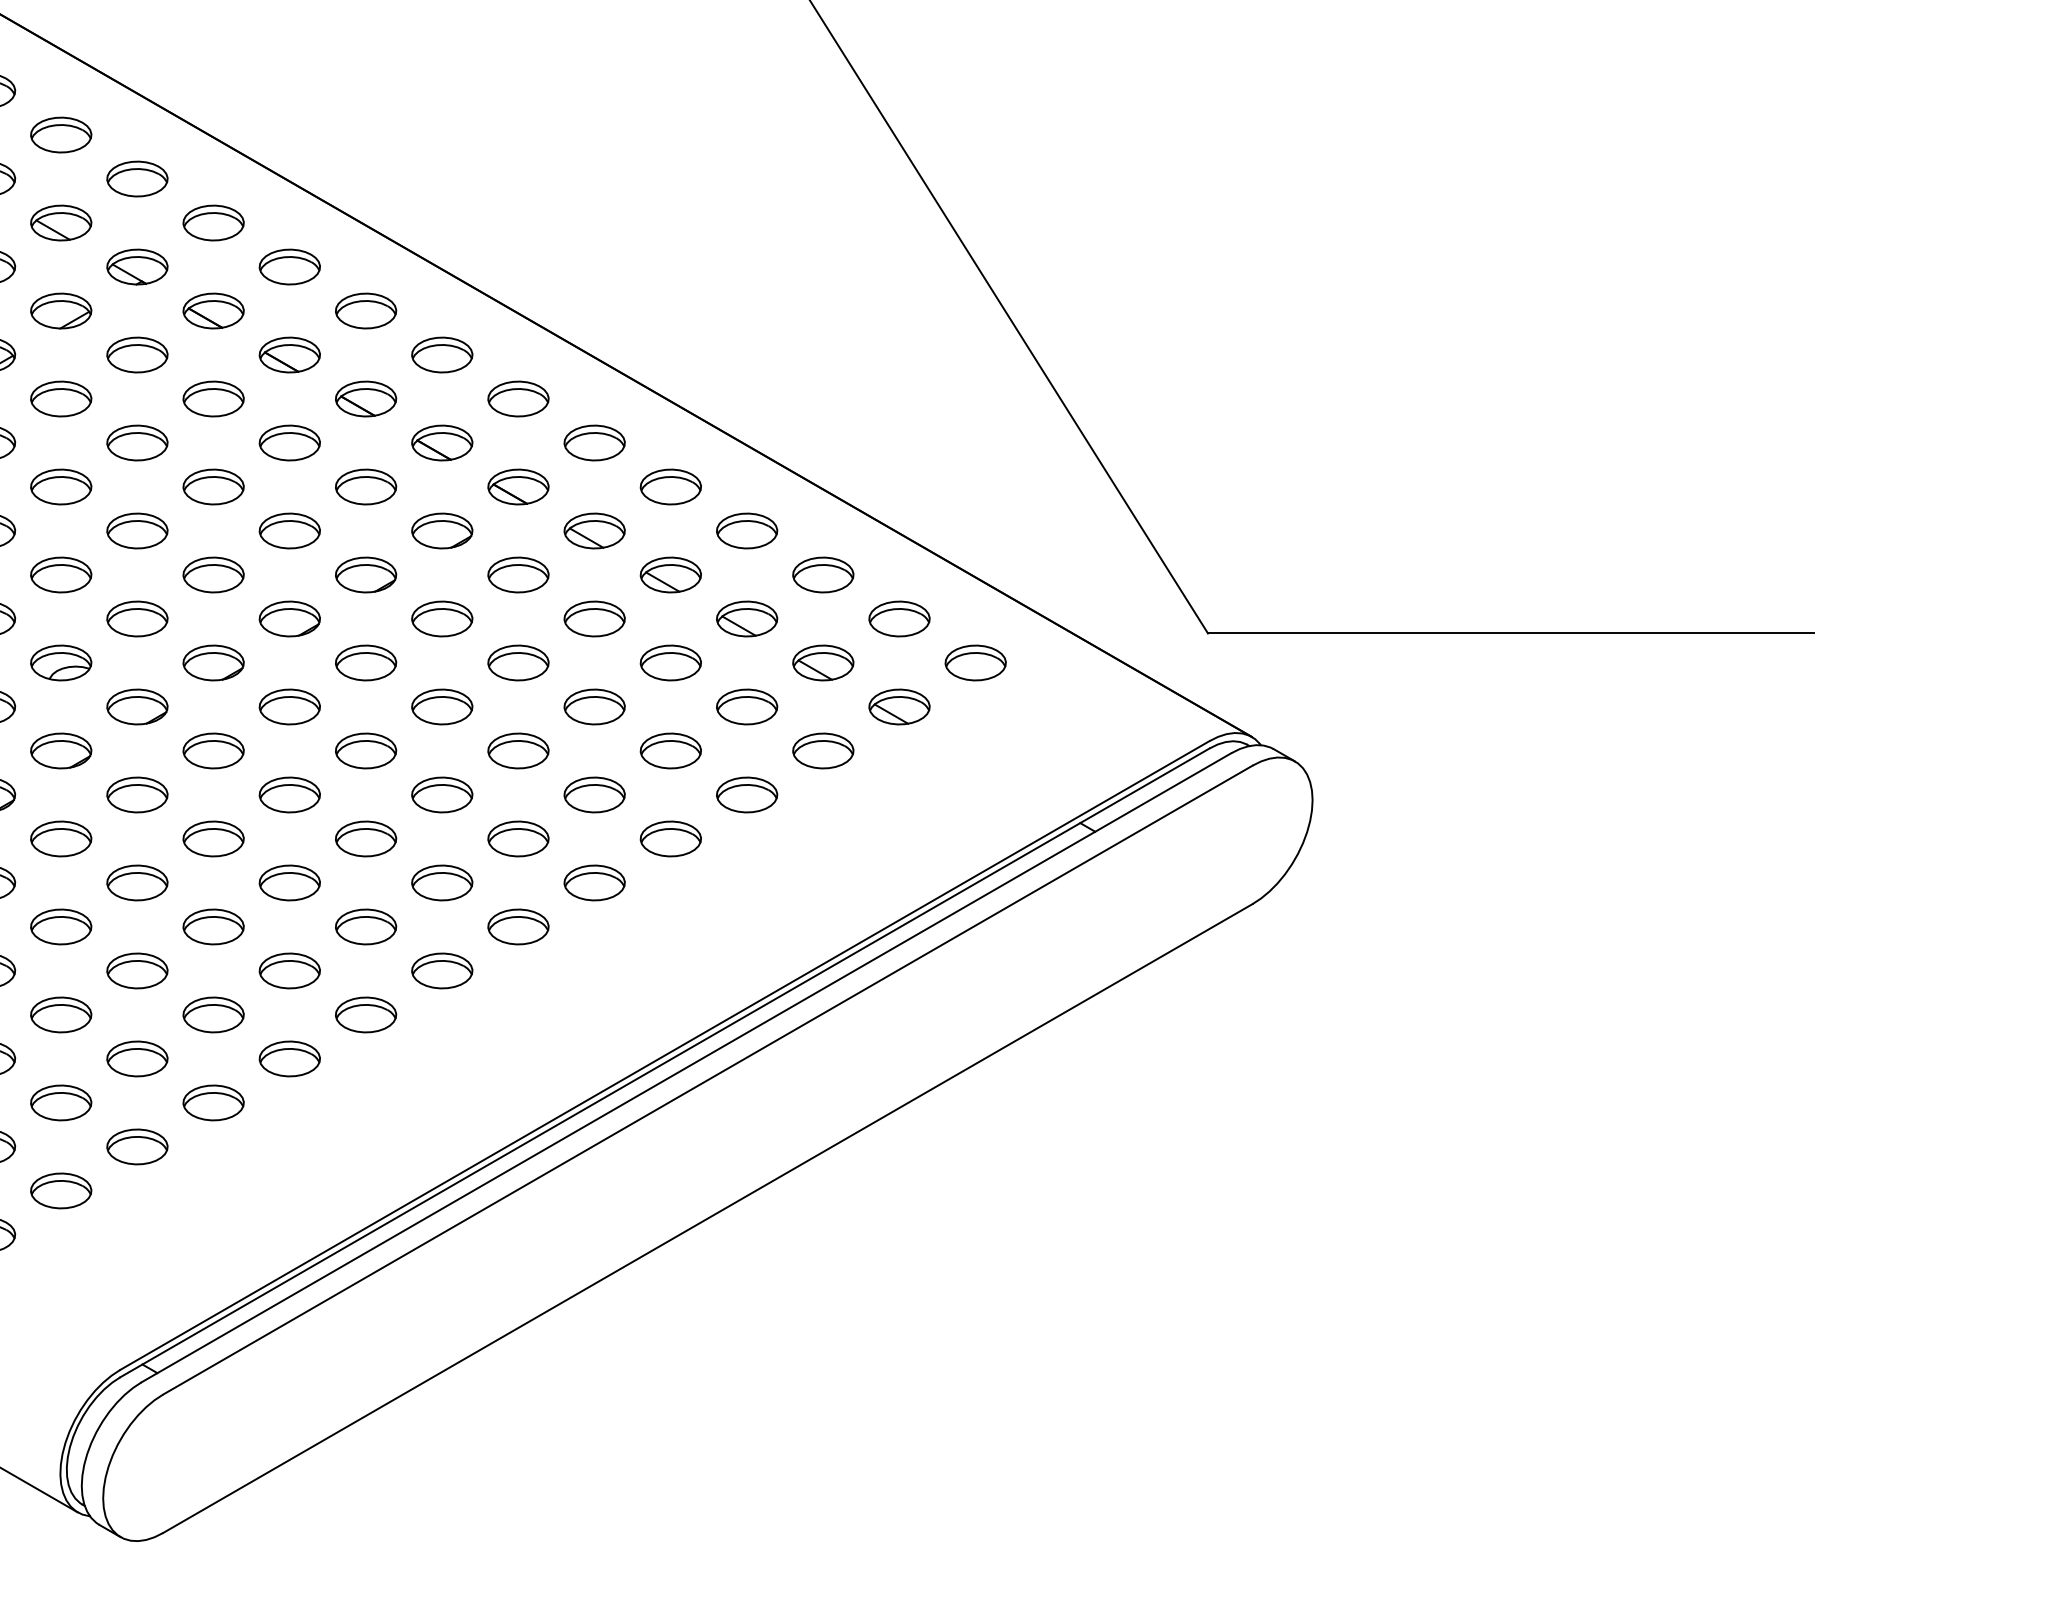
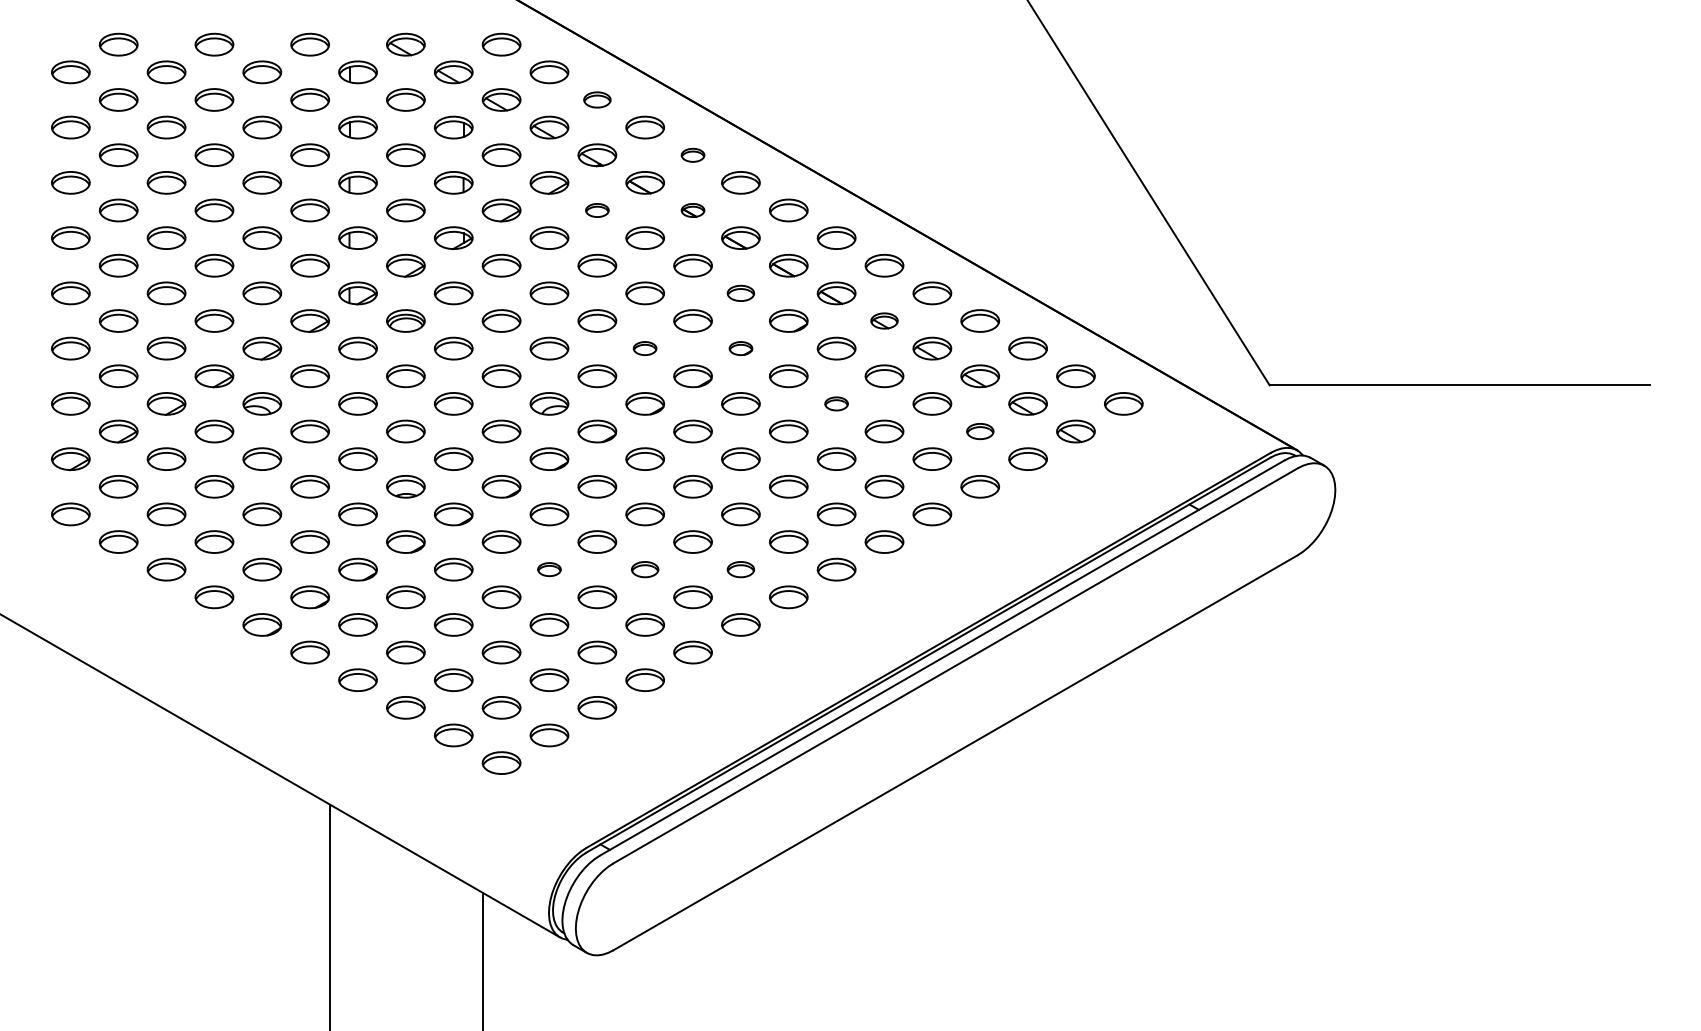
part: (137, 178) -> (597, 99), size x0.7
part: (288, 267) -> (692, 155), size x0.6
part: (137, 355) -> (597, 210), size x0.6
part: (288, 355) -> (692, 210), size x0.6
part: (365, 487) -> (740, 293), size x0.7
part: (594, 530) -> (884, 320), size x0.7
part: (212, 574) -> (644, 348), size x0.6
part: (365, 574) -> (740, 348), size x0.6
part: (518, 662) -> (836, 403), size x0.6
part: (747, 706) -> (980, 431), size x0.7
part: (61, 926) -> (549, 569), size x0.6
part: (212, 926) -> (644, 569), size x0.7
part: (365, 926) -> (740, 569), size x0.7

